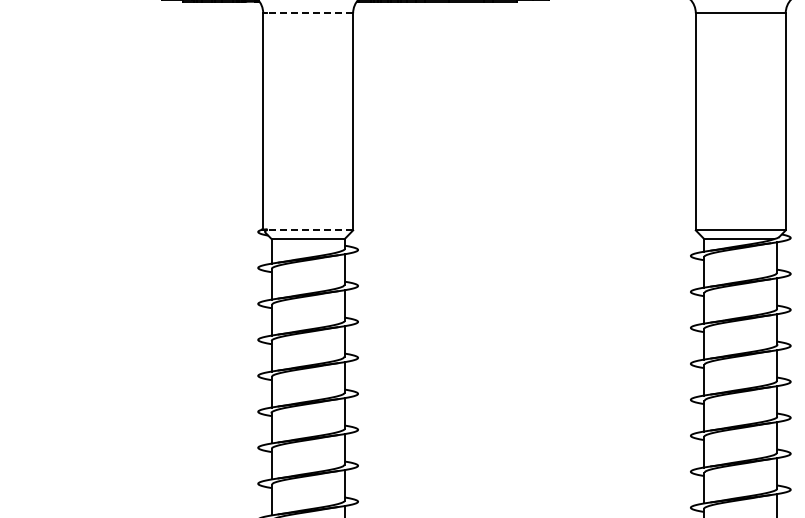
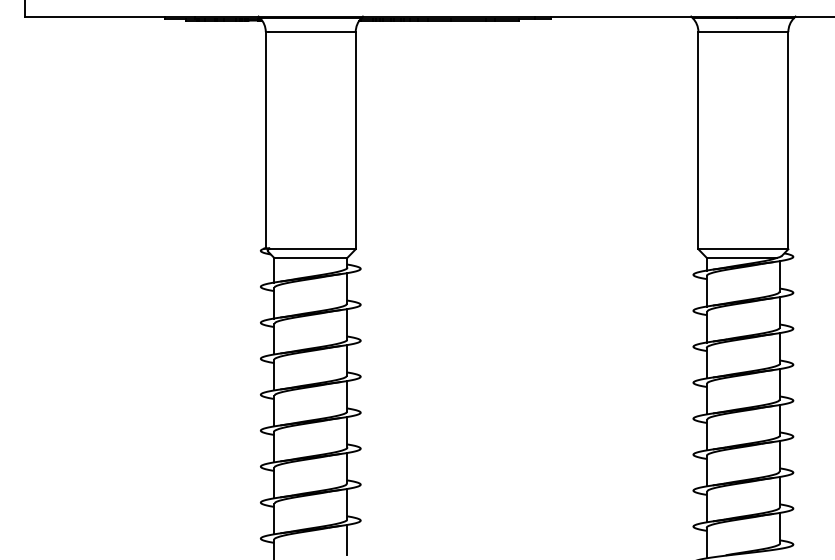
line: (308, 13) -> (311, 32), dashed -> solid
line: (309, 230) -> (312, 249), dashed -> solid

